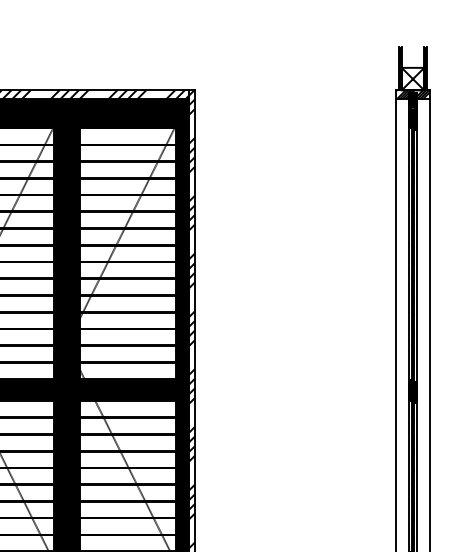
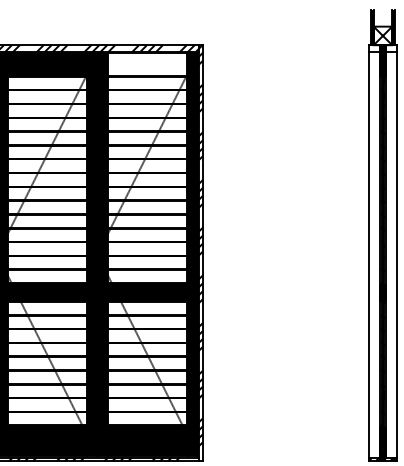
hatch: (412, 94) -> (382, 48), removed
fill: (127, 113) -> (147, 64), removed

